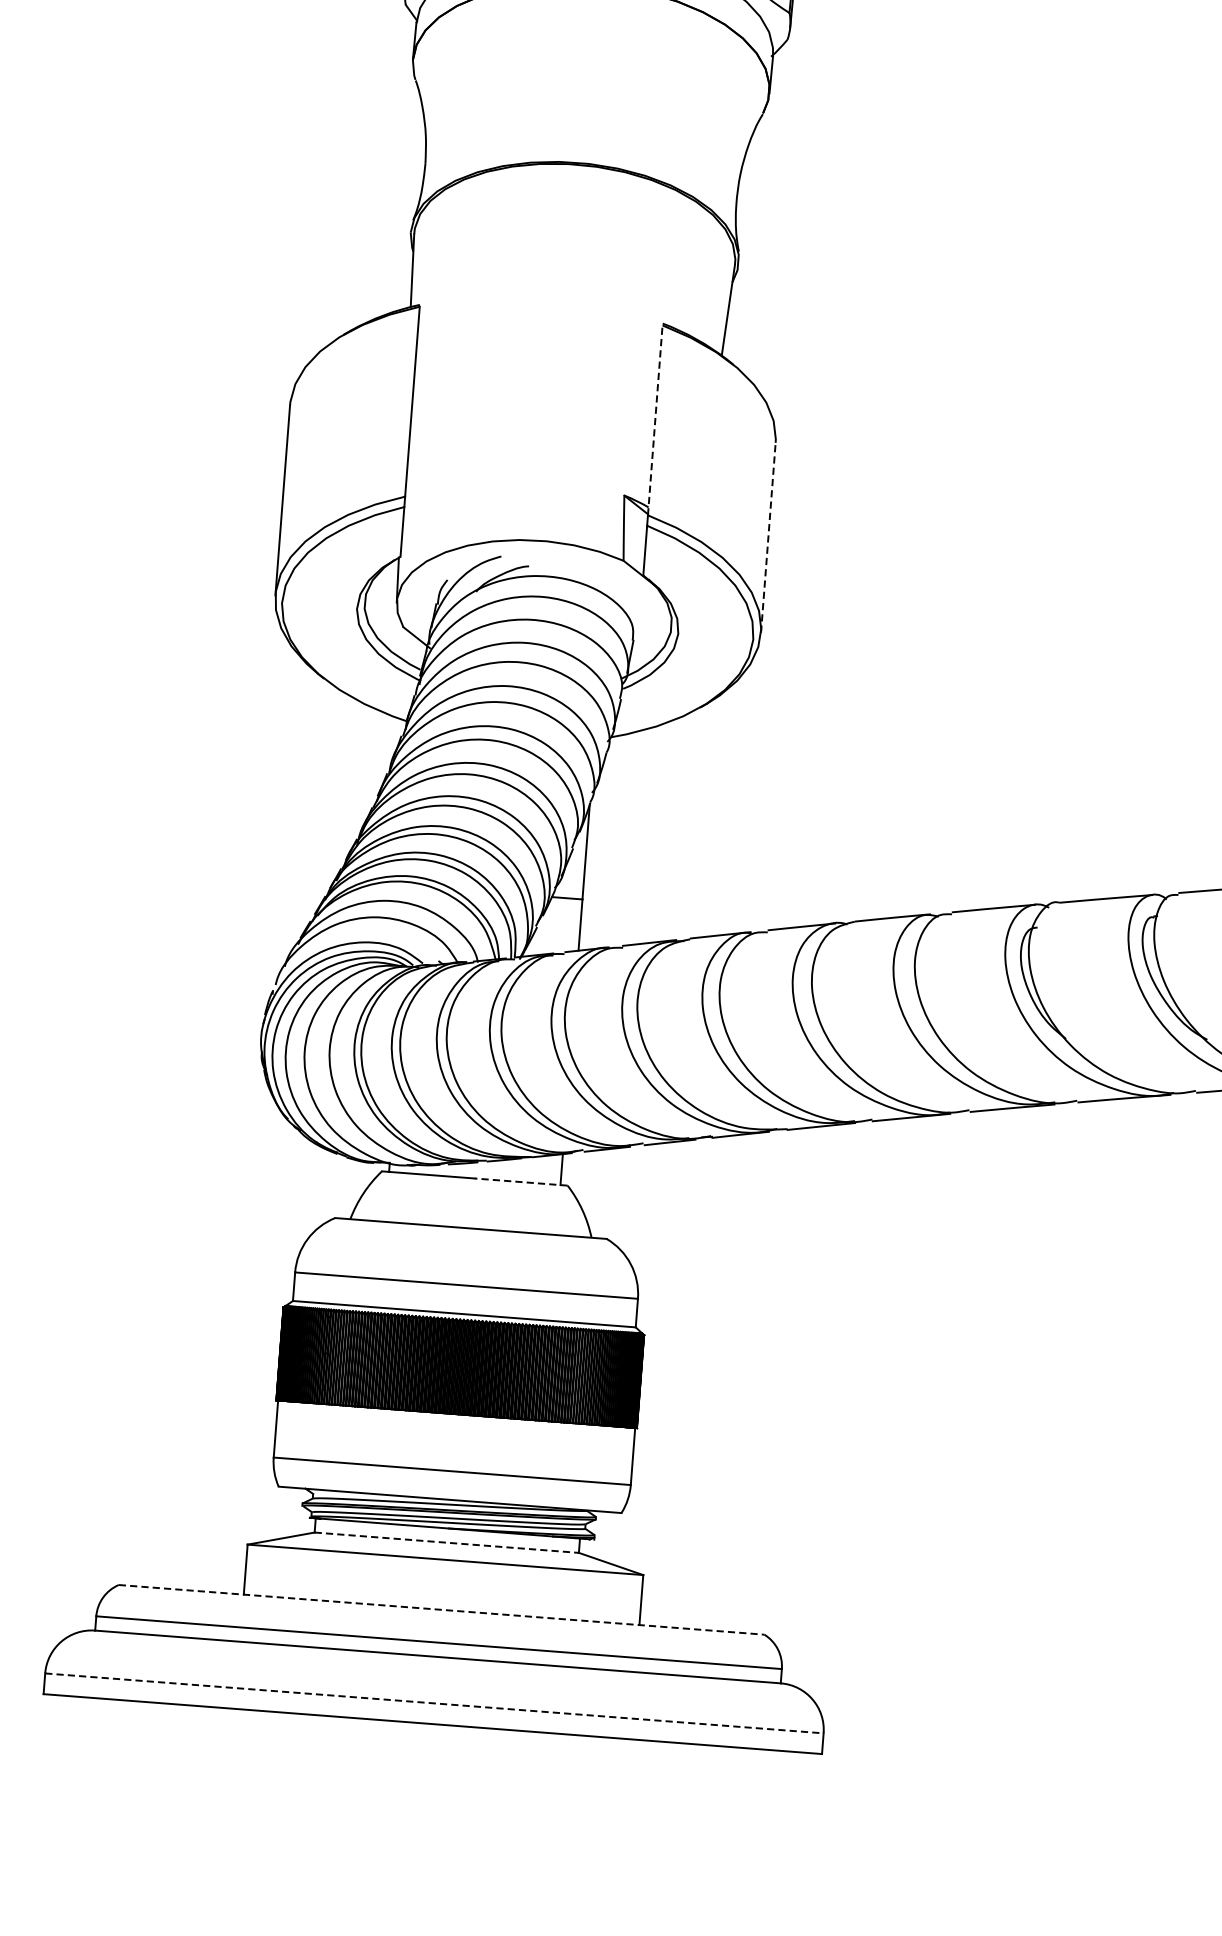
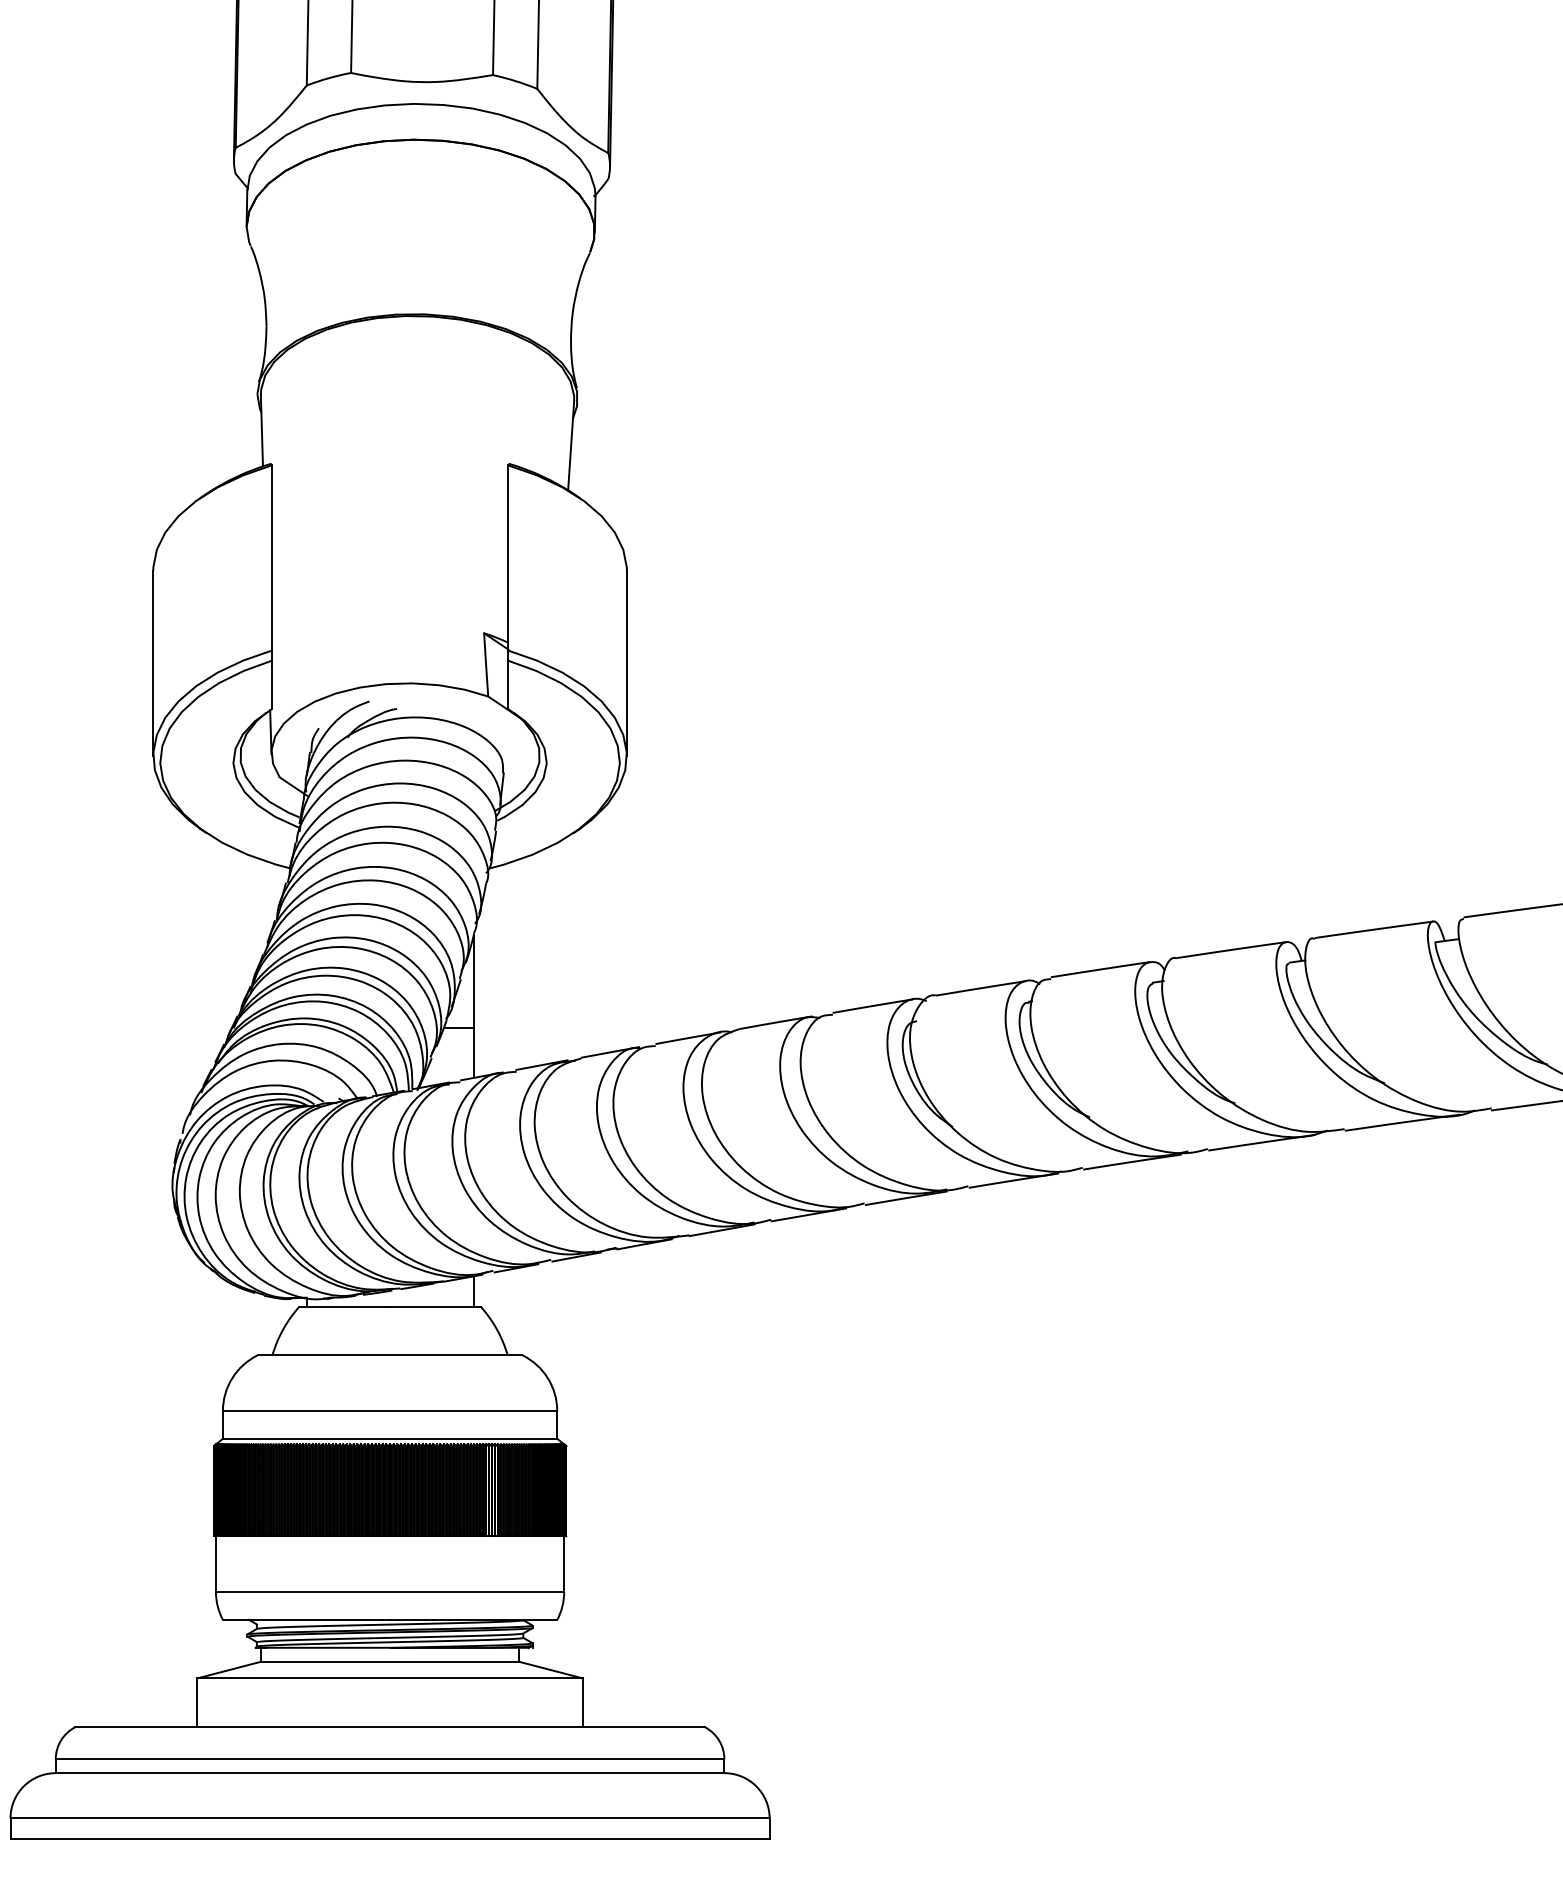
line: (655, 420) -> (508, 558), dashed -> solid
line: (767, 537) -> (626, 663), dashed -> solid
line: (520, 1181) -> (434, 1306), dashed -> solid
line: (447, 1542) -> (390, 1661), dashed -> solid
line: (442, 1610) -> (390, 1727), dashed -> solid
line: (434, 1703) -> (390, 1818), dashed -> solid

